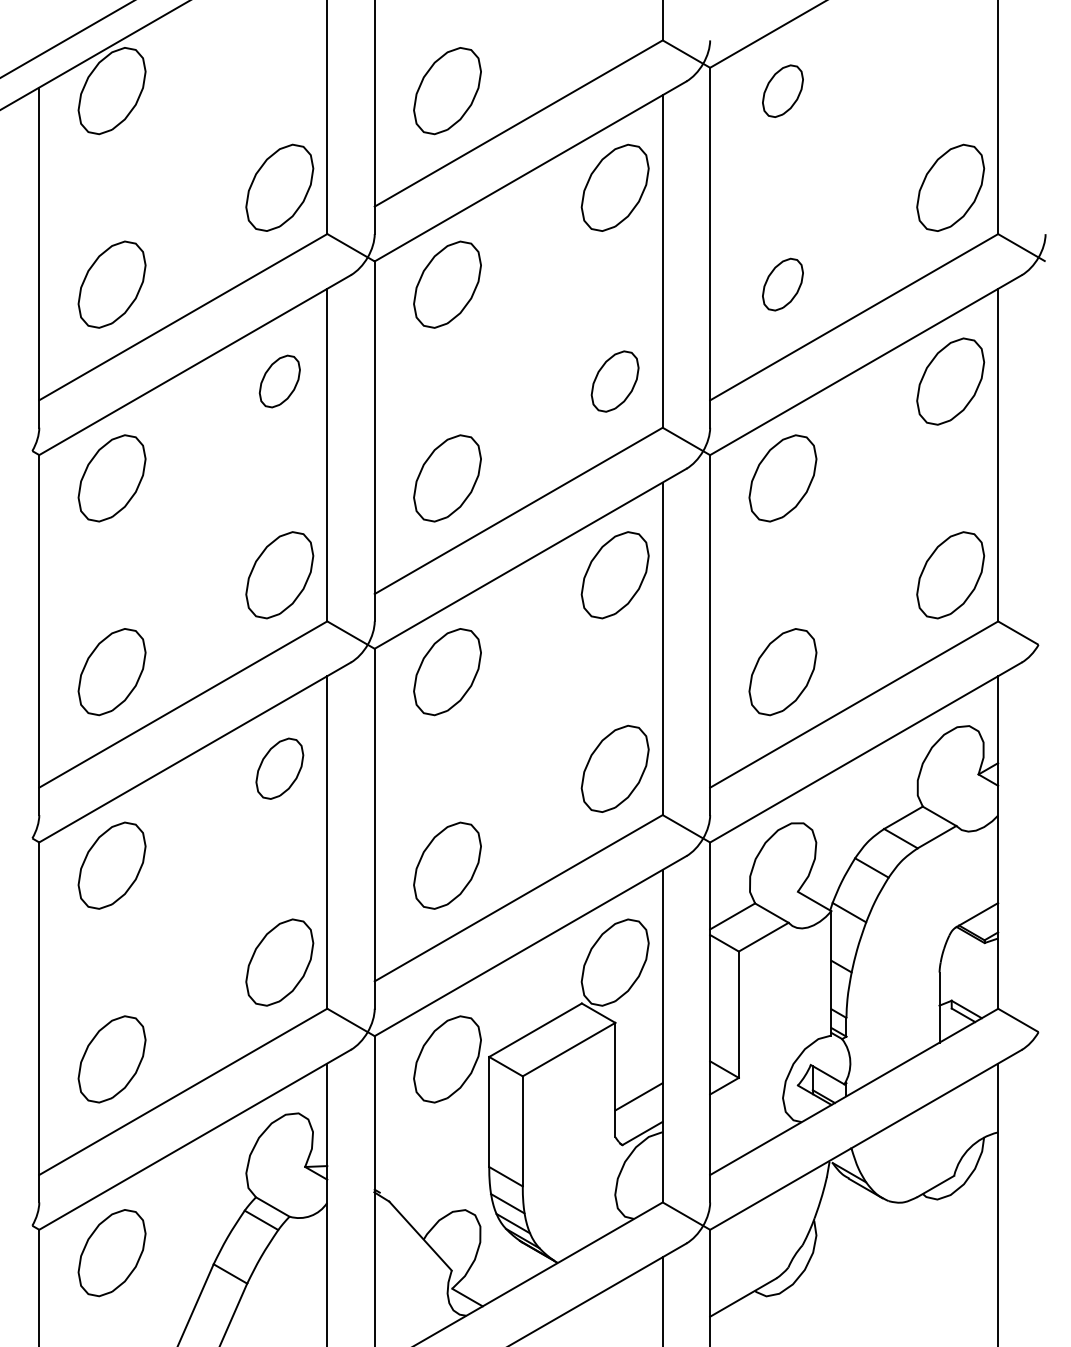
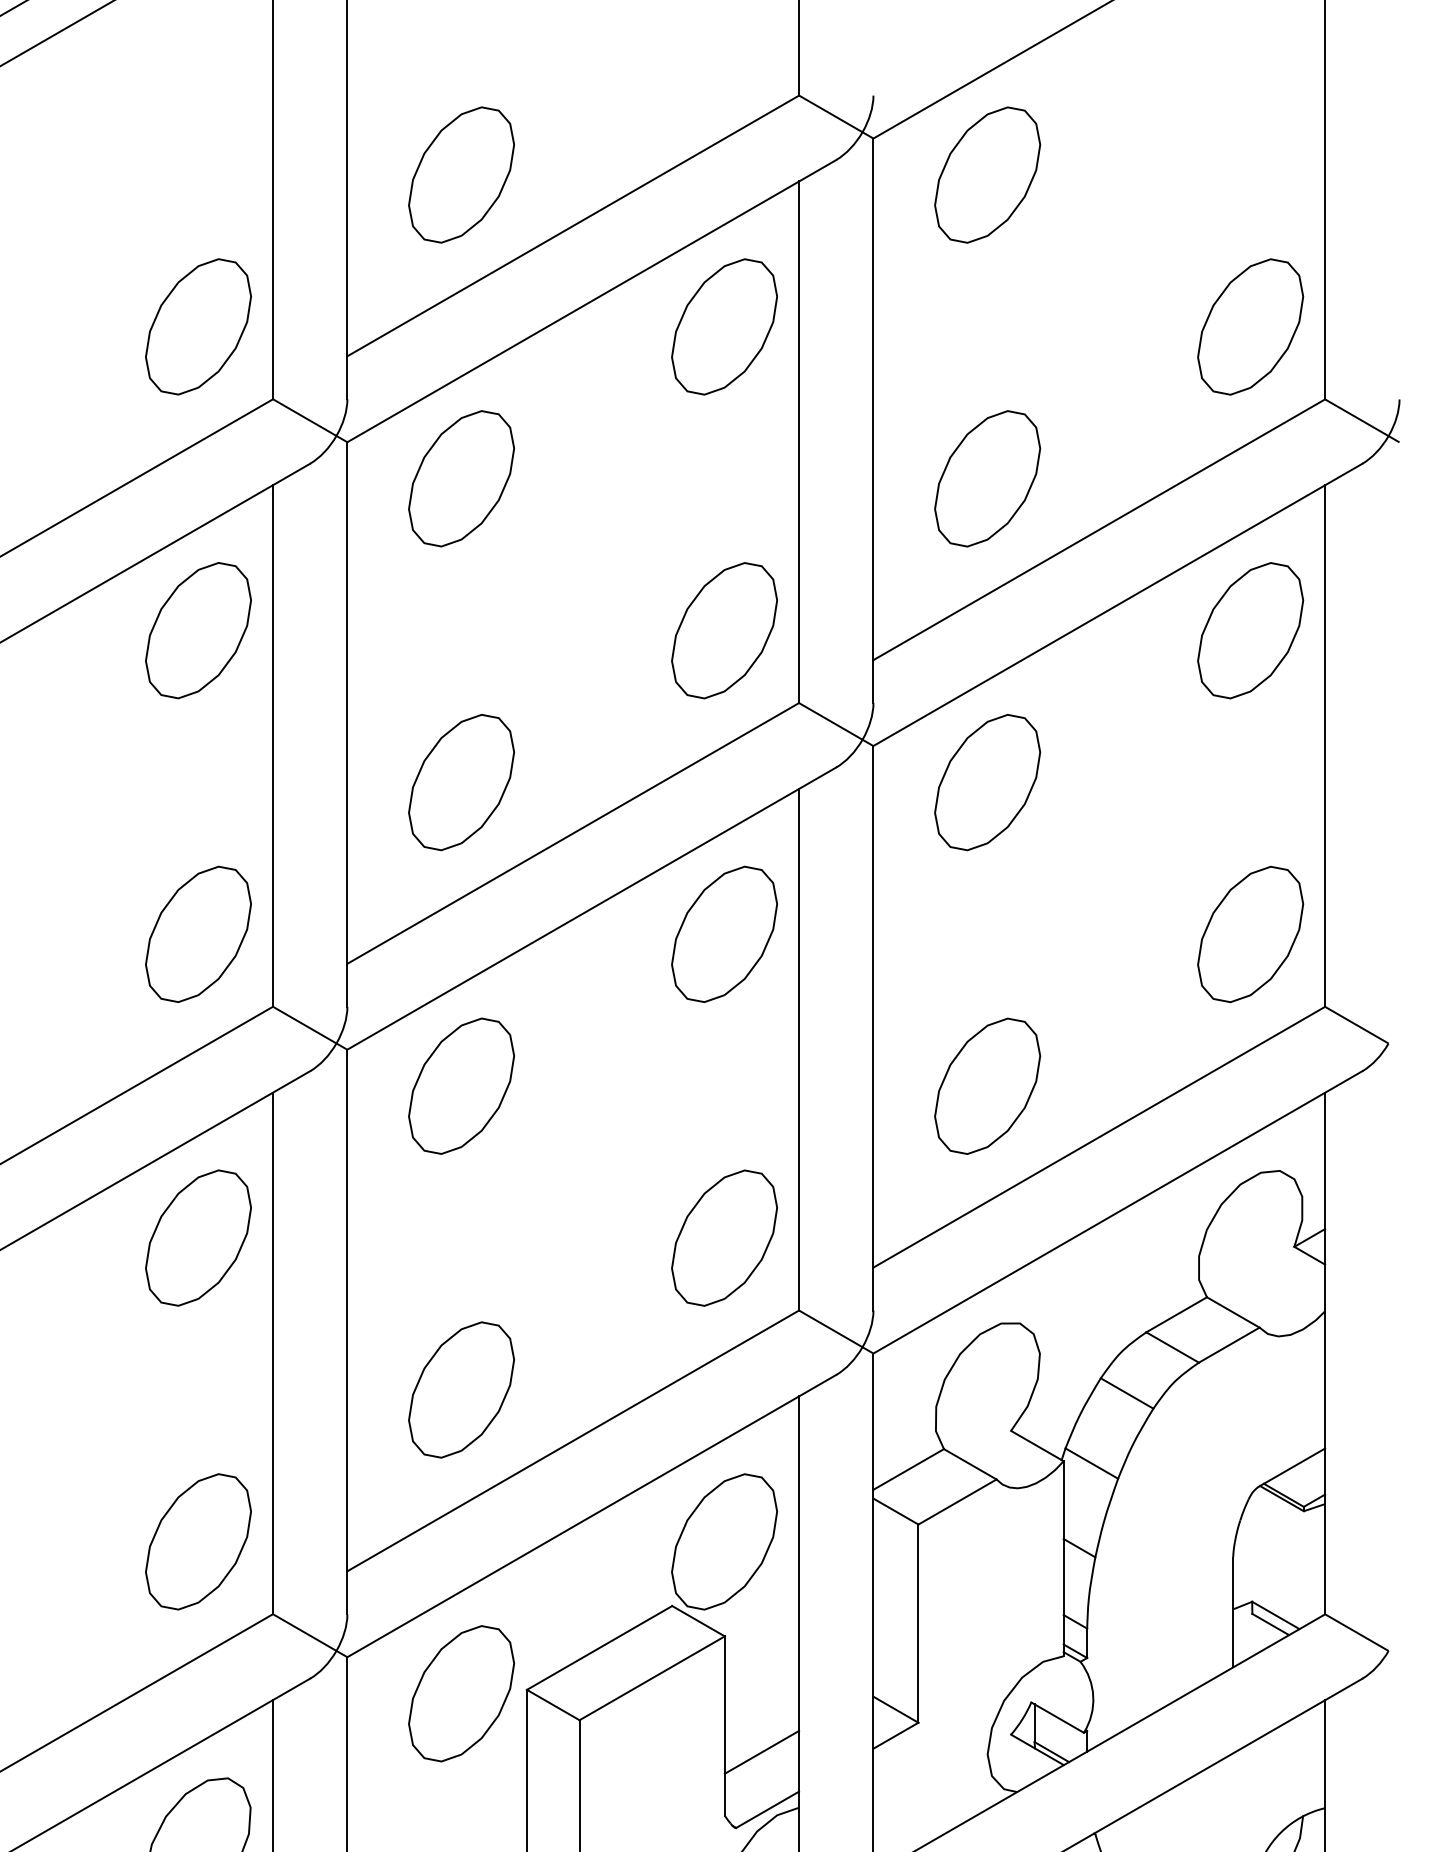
part: (782, 91) -> (986, 175), size x1.67
part: (782, 284) -> (986, 478), size x1.67
part: (279, 381) -> (198, 630), size x1.67
part: (614, 381) -> (723, 630), size x1.43
part: (279, 768) -> (198, 1237), size x1.43

